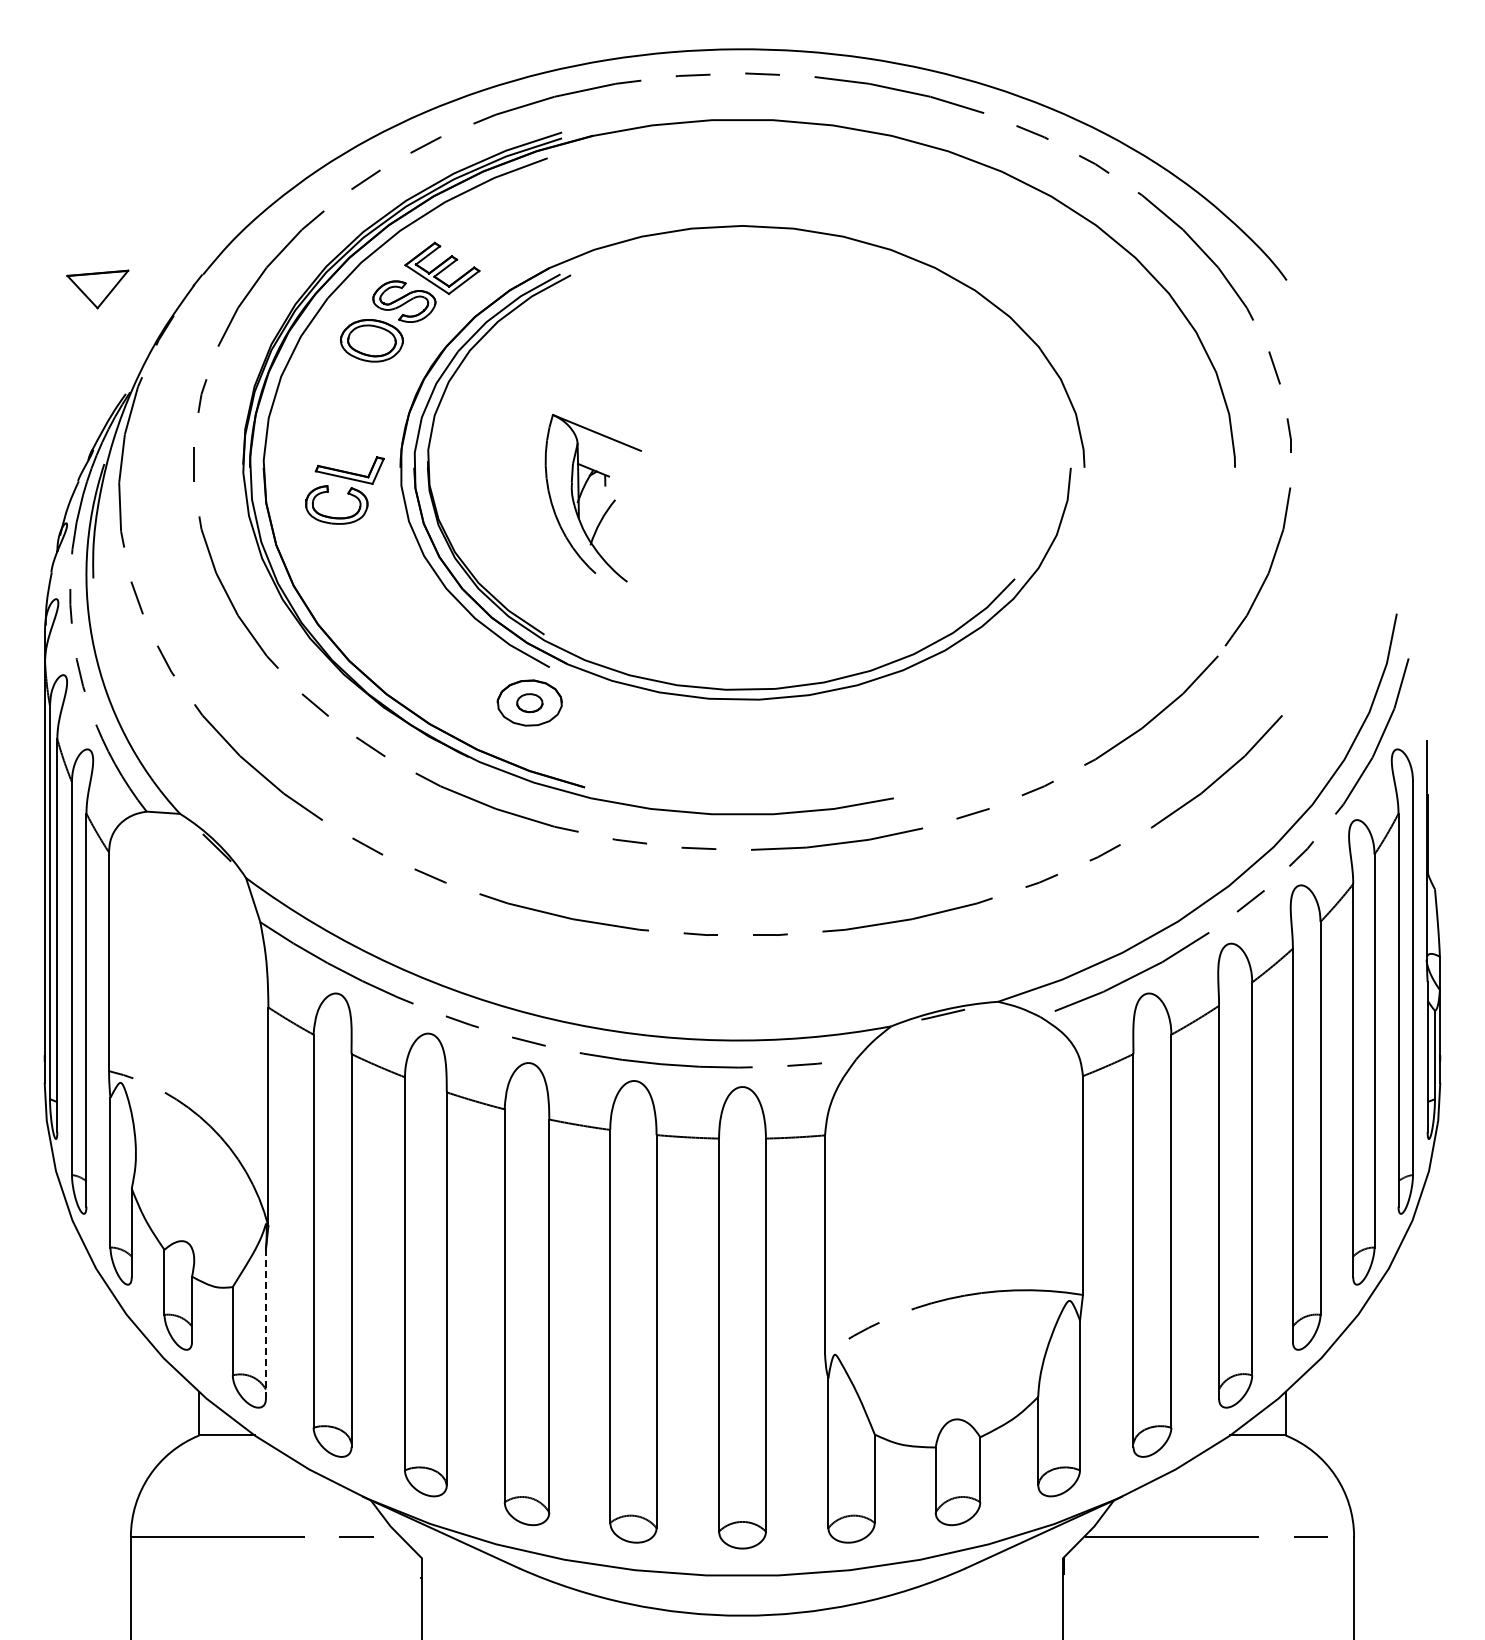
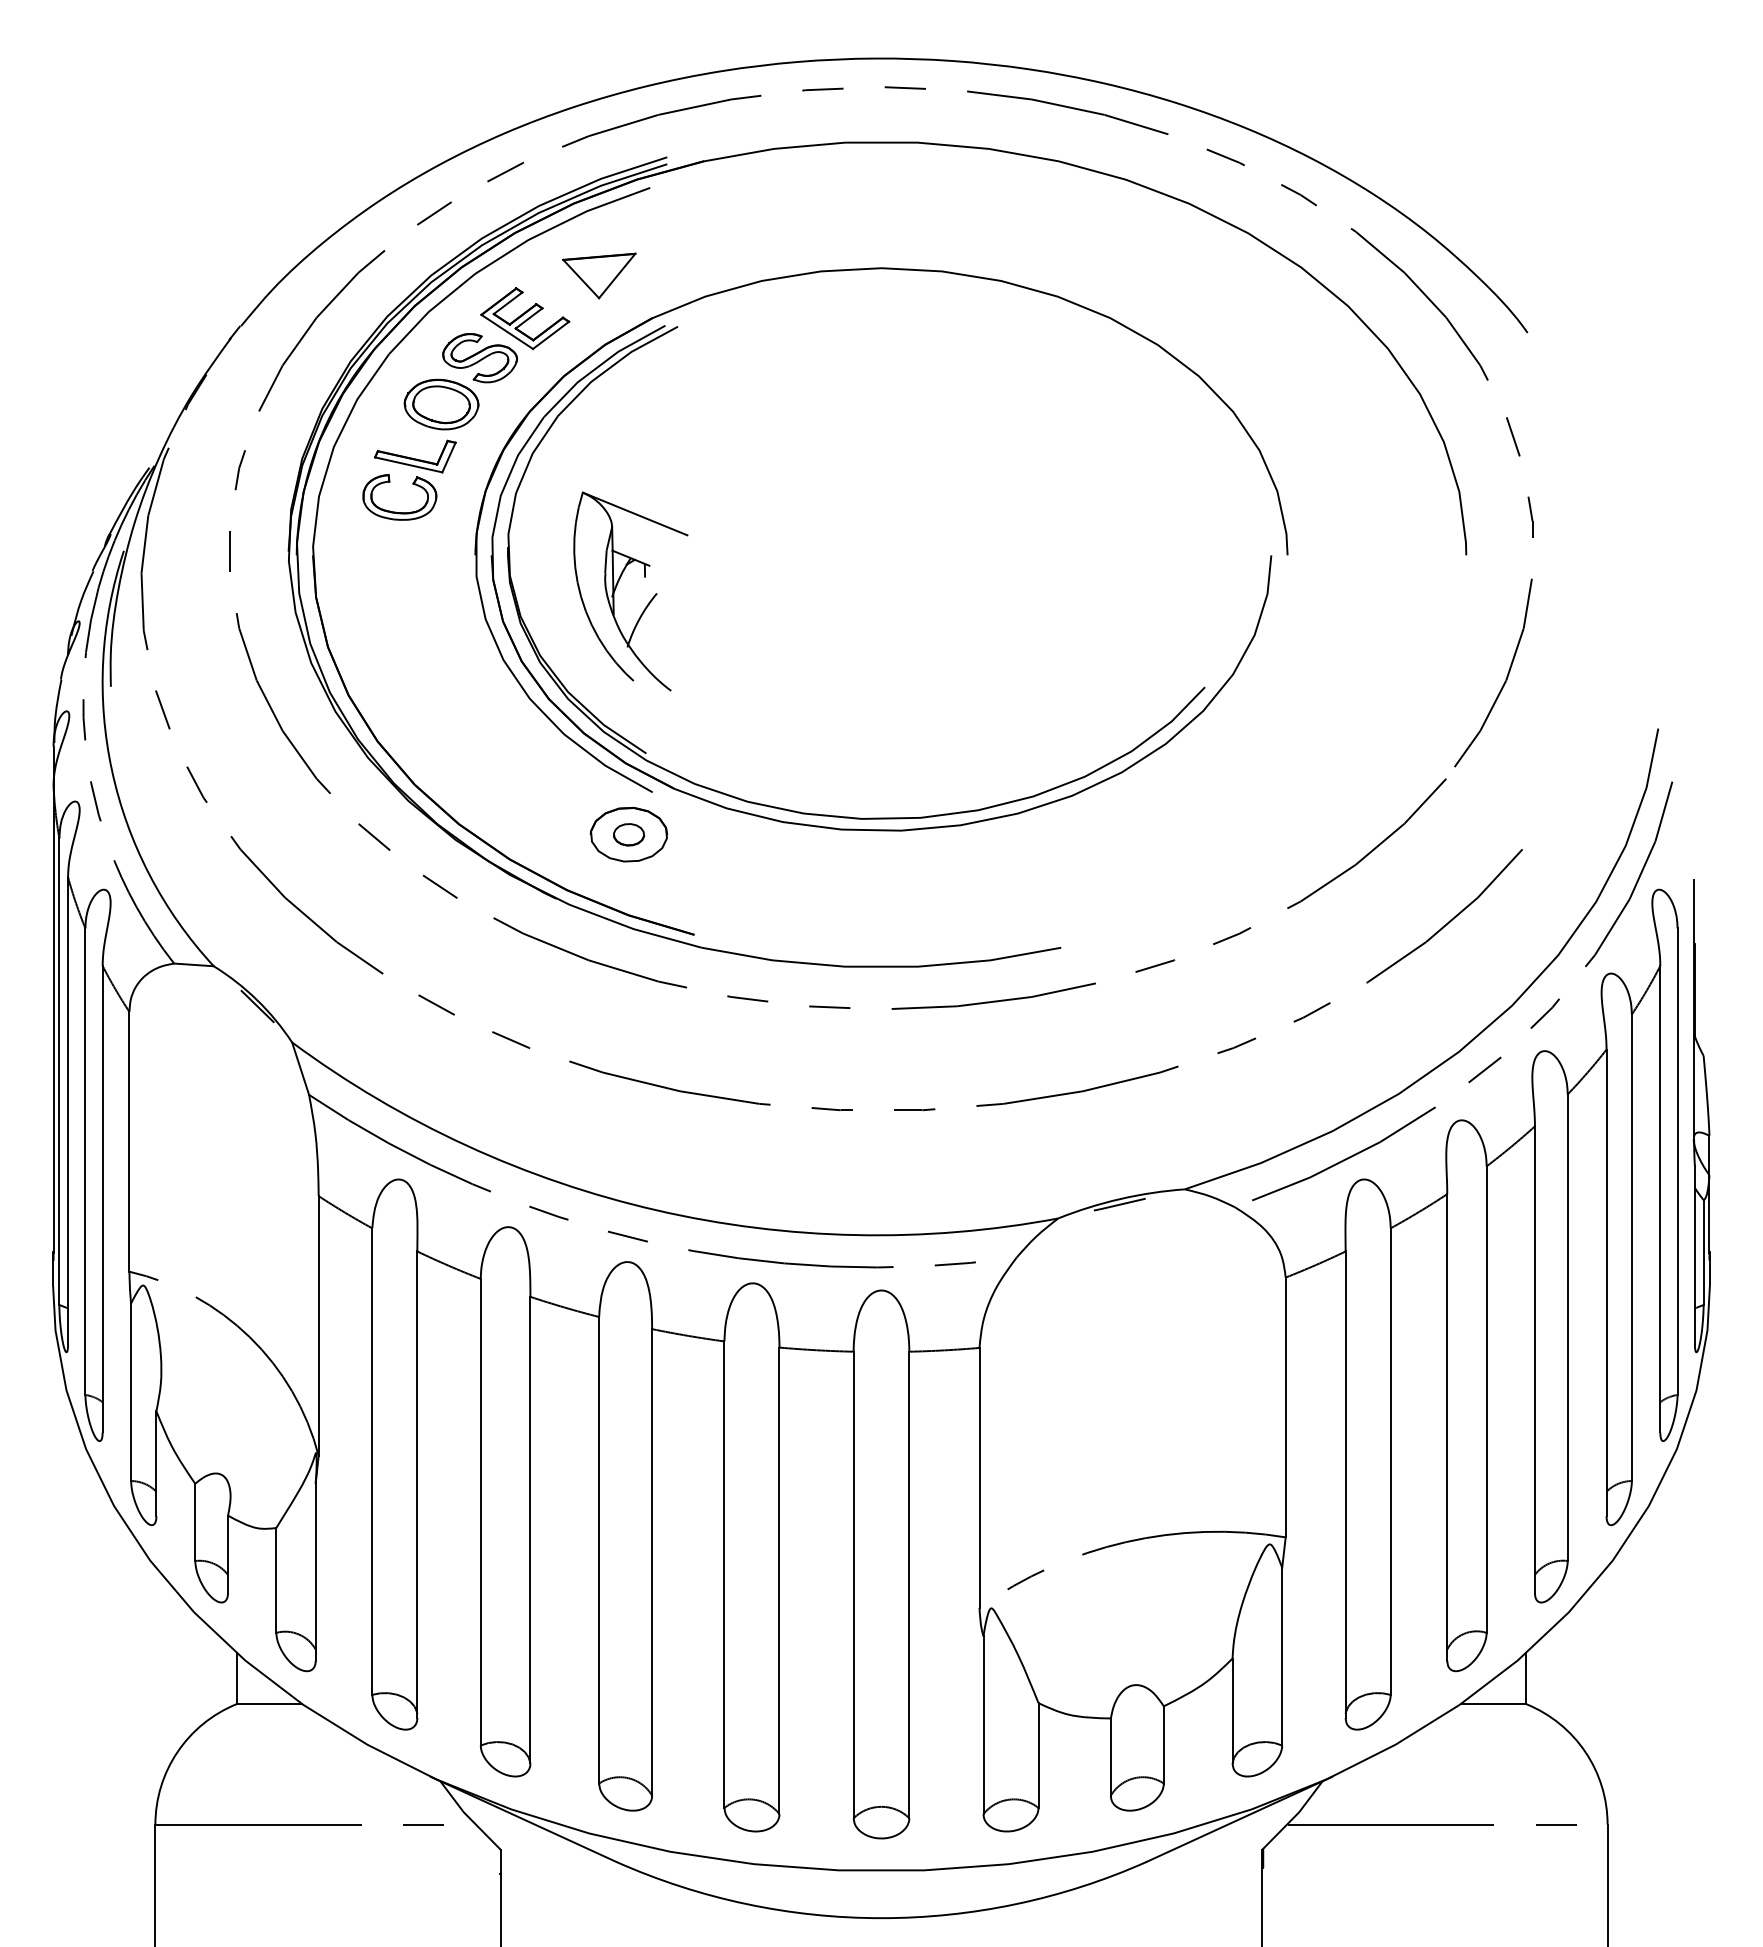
part: (97, 289) -> (598, 276), moved
part: (344, 490) -> (408, 480), moved
part: (582, 493) -> (617, 585), moved
line: (265, 1324) -> (315, 1572), dashed -> solid

